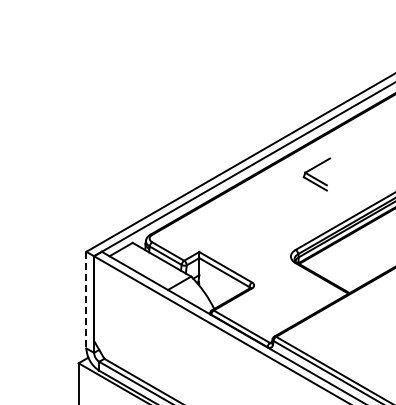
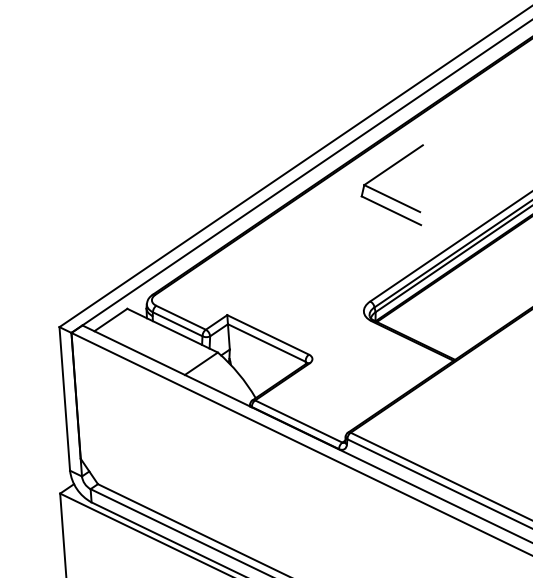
part: (316, 174) -> (392, 187), size x1.67
line: (86, 300) -> (64, 399), dashed -> solid

